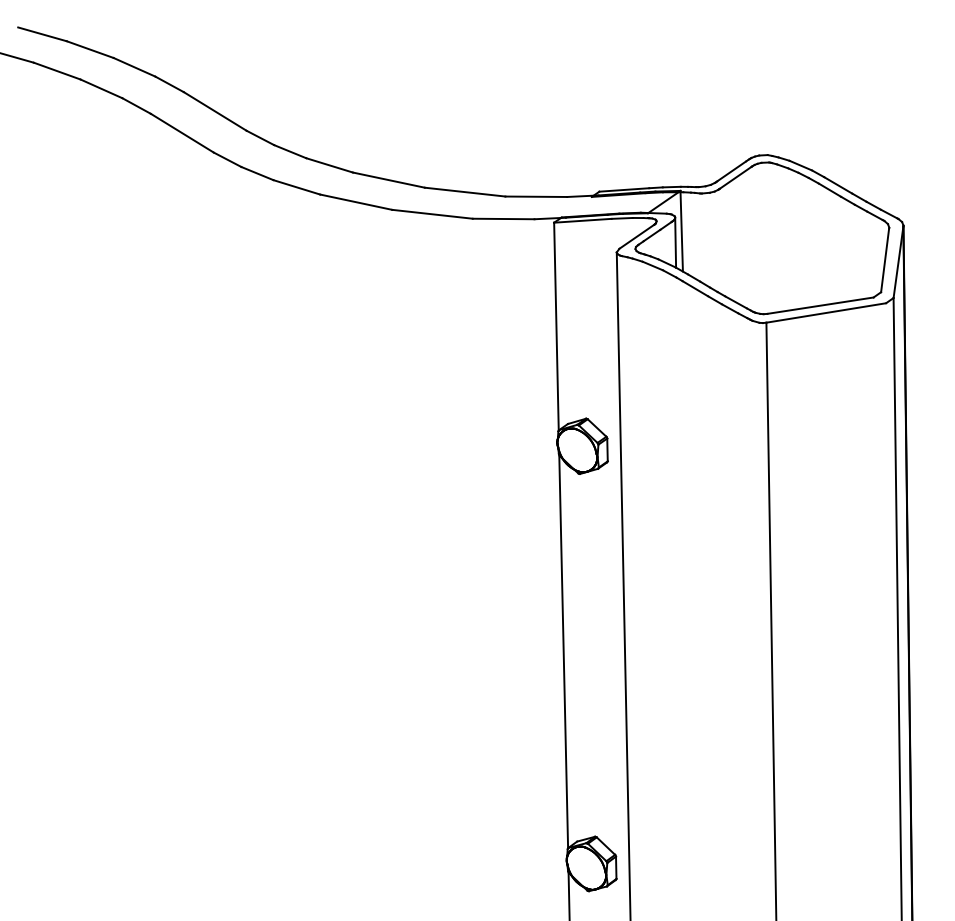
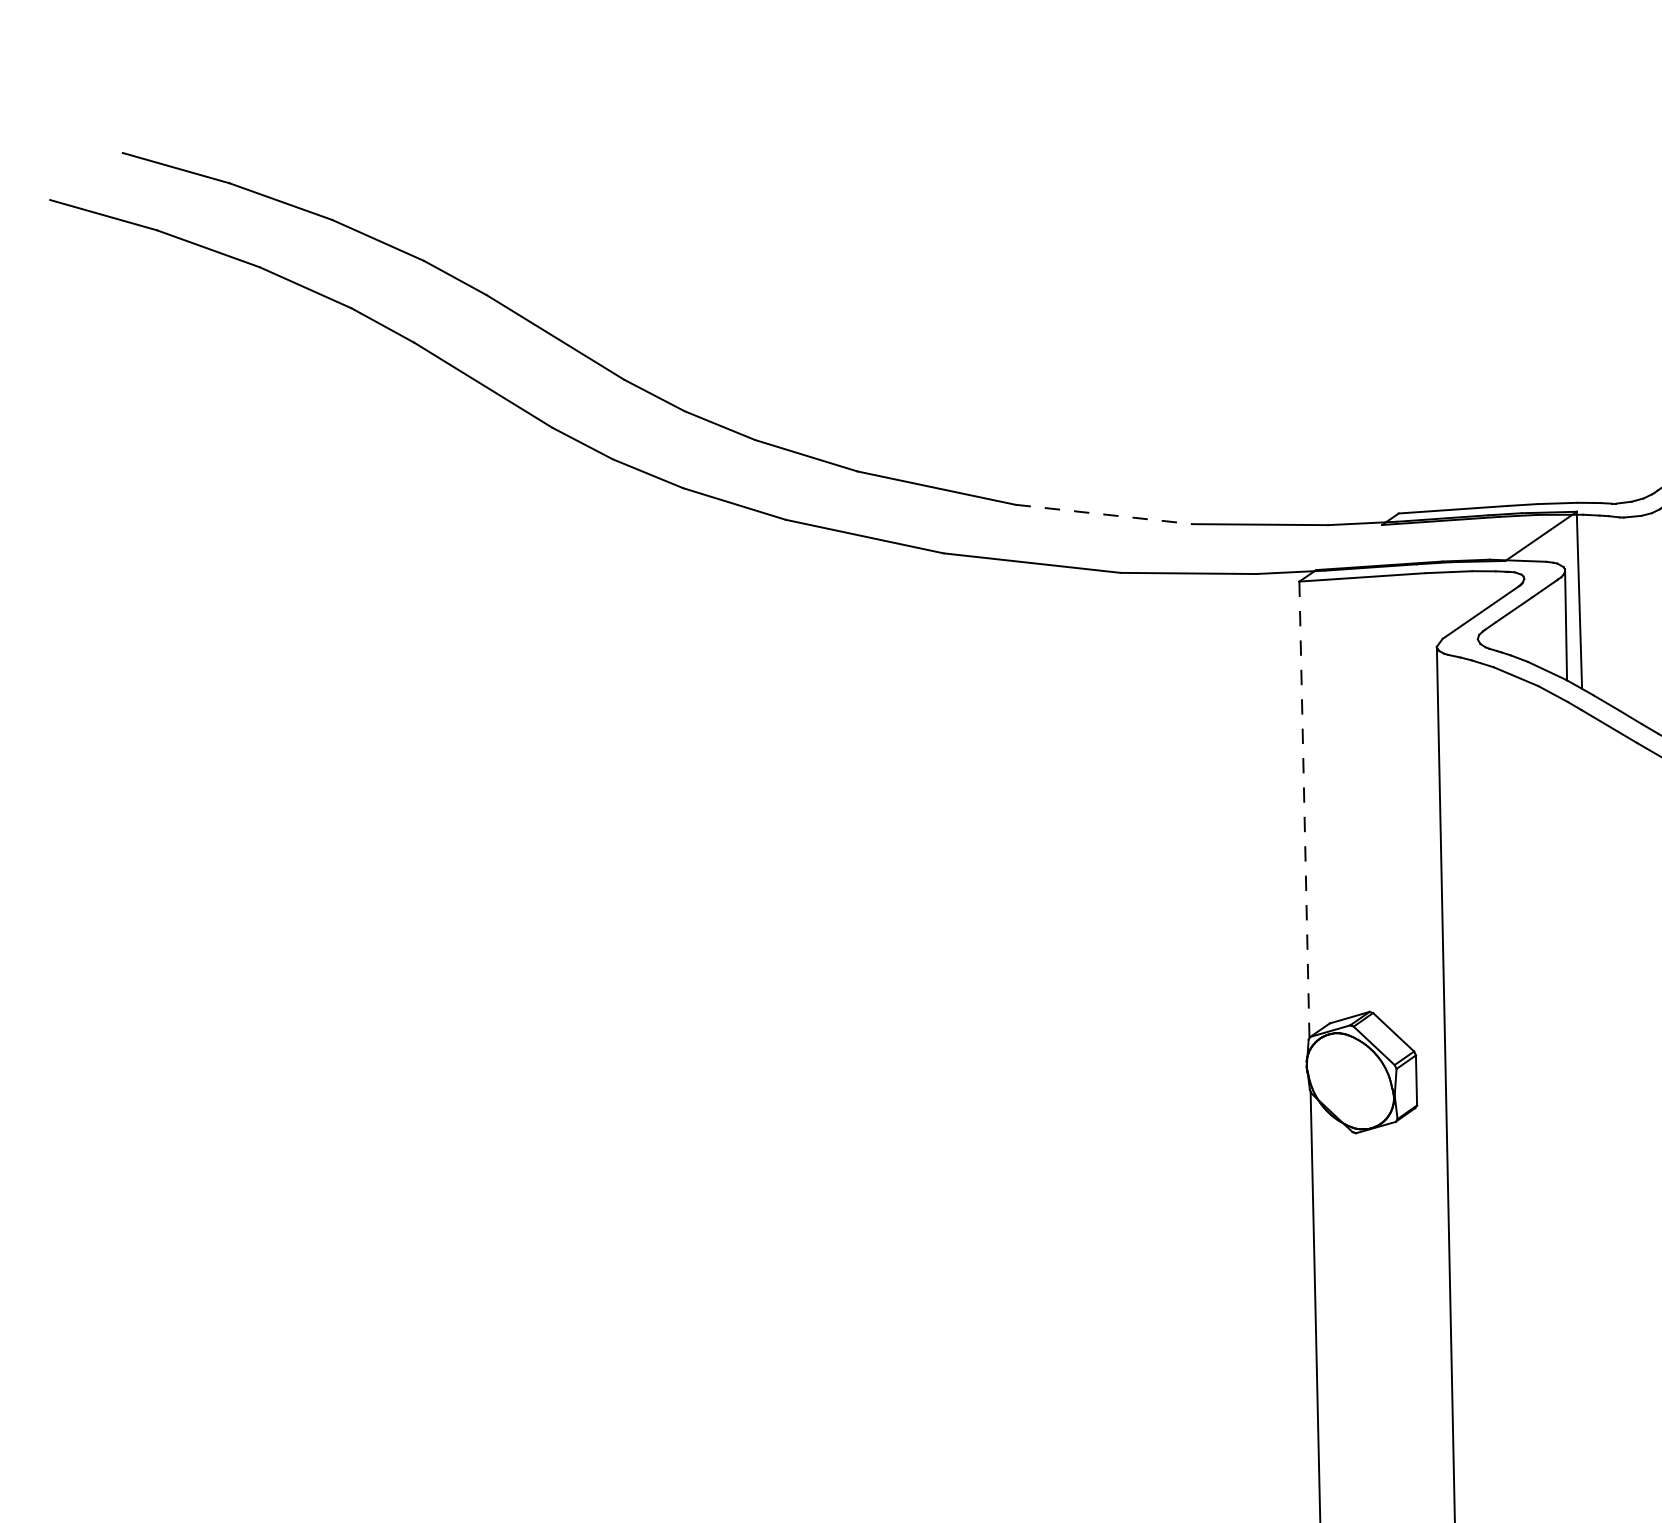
line: (465, 192) -> (1104, 515), solid -> dashed
line: (556, 327) -> (1304, 811), solid -> dashed

